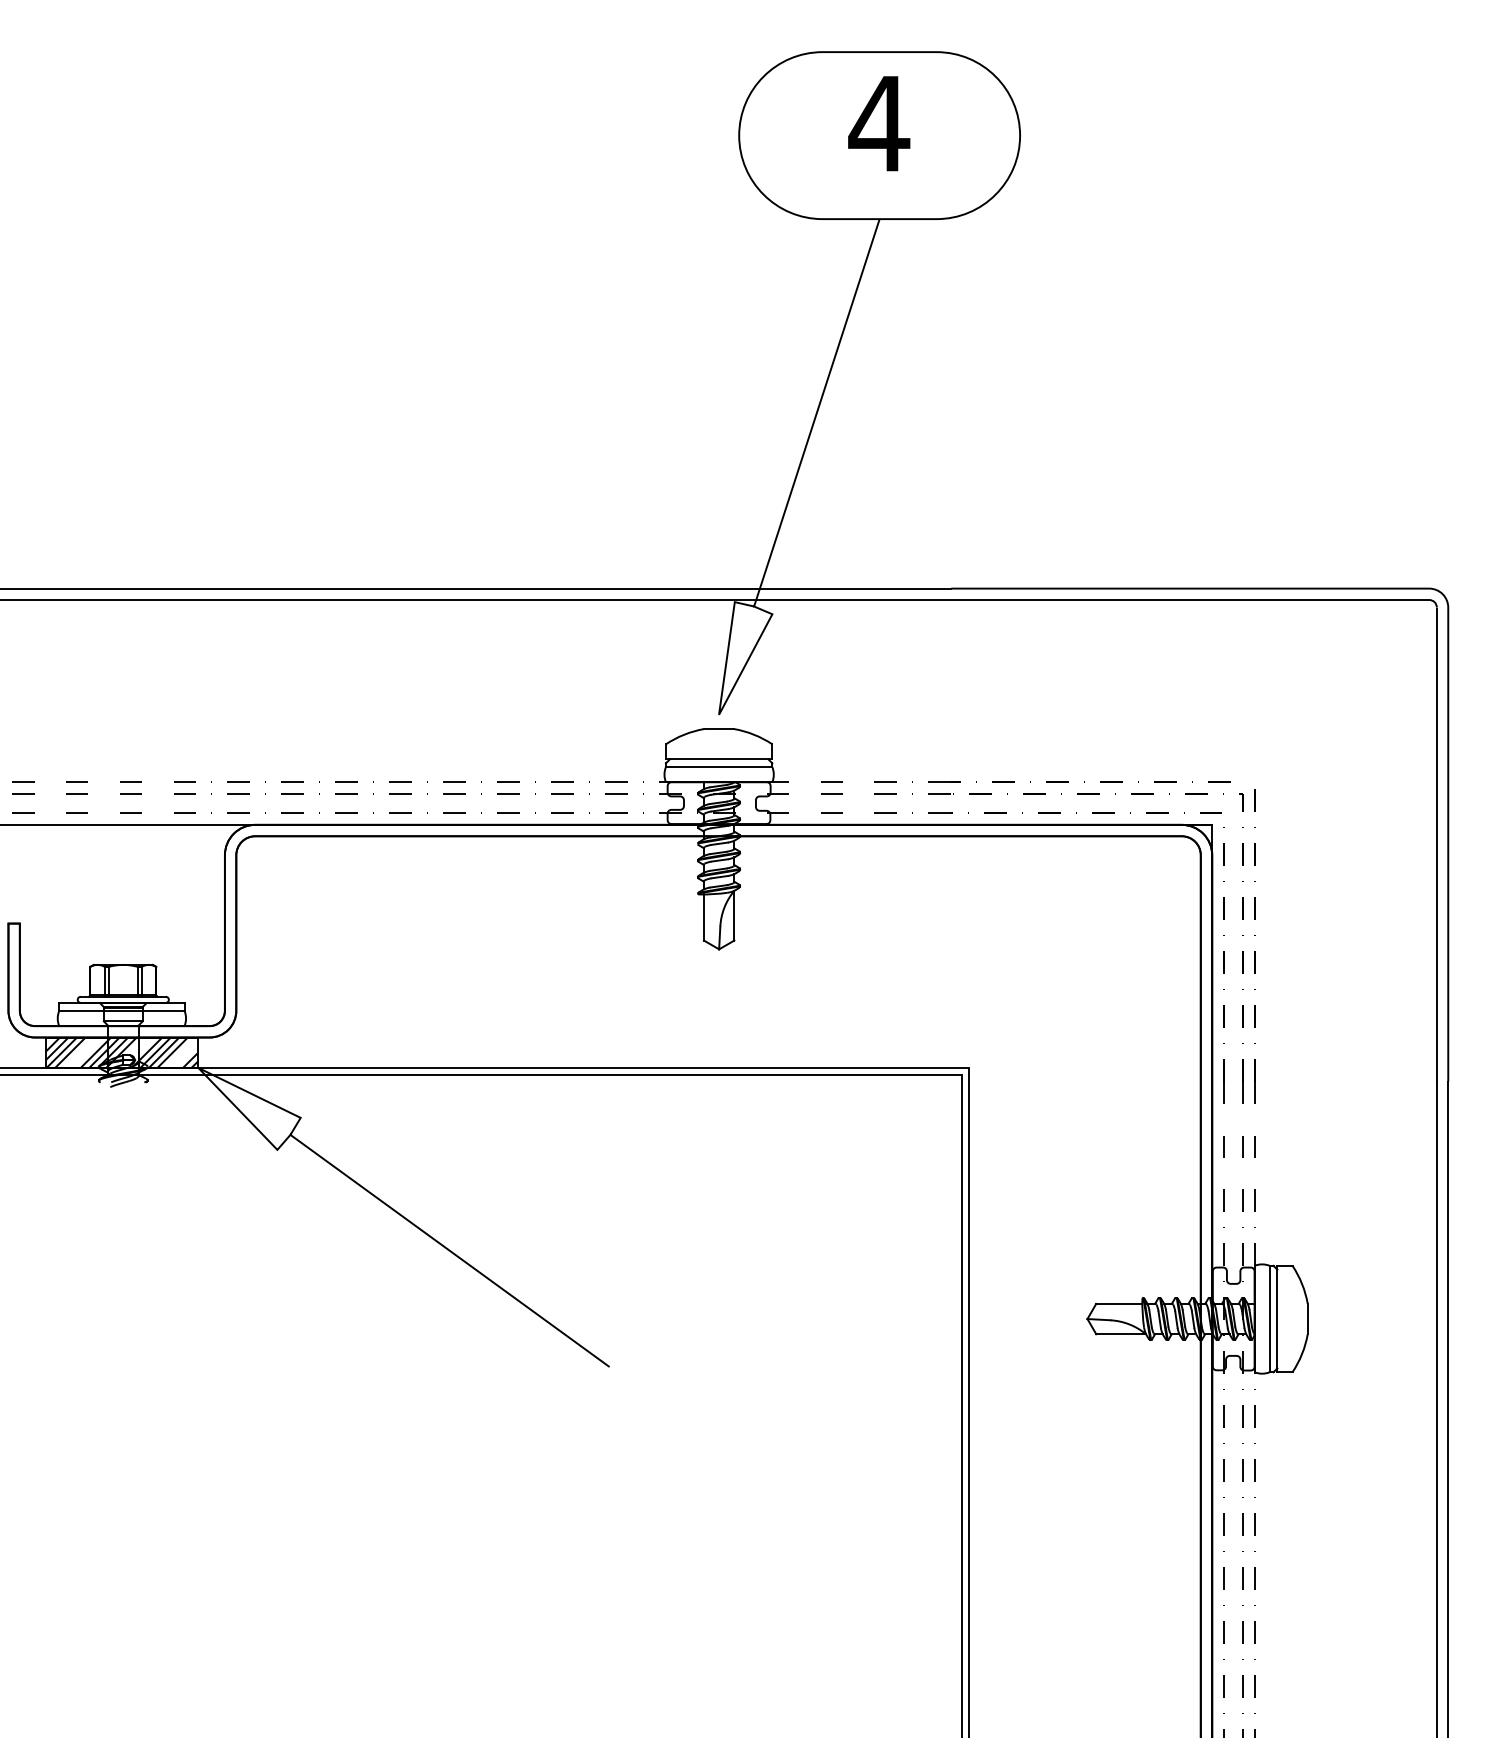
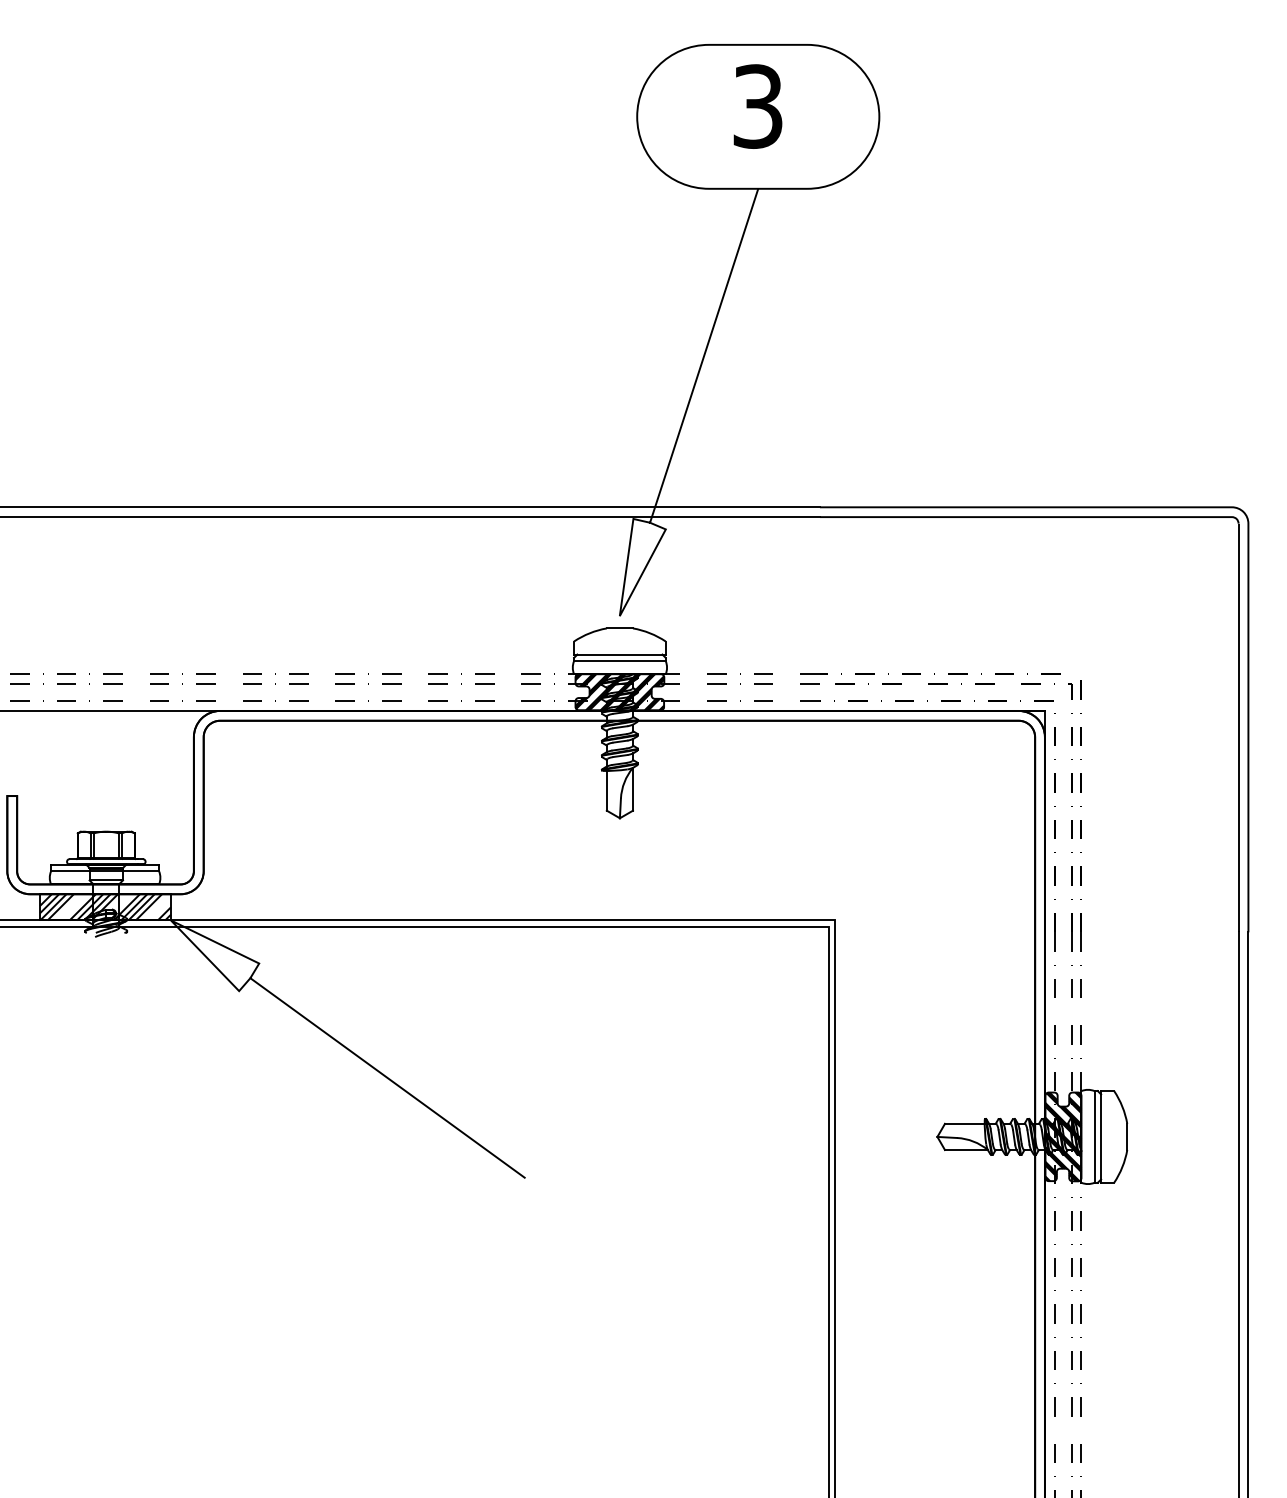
text: (879, 123) -> (758, 106), 4 -> 3
hatch: (718, 803) -> (619, 692), added
hatch: (1233, 1318) -> (1063, 1136), added

